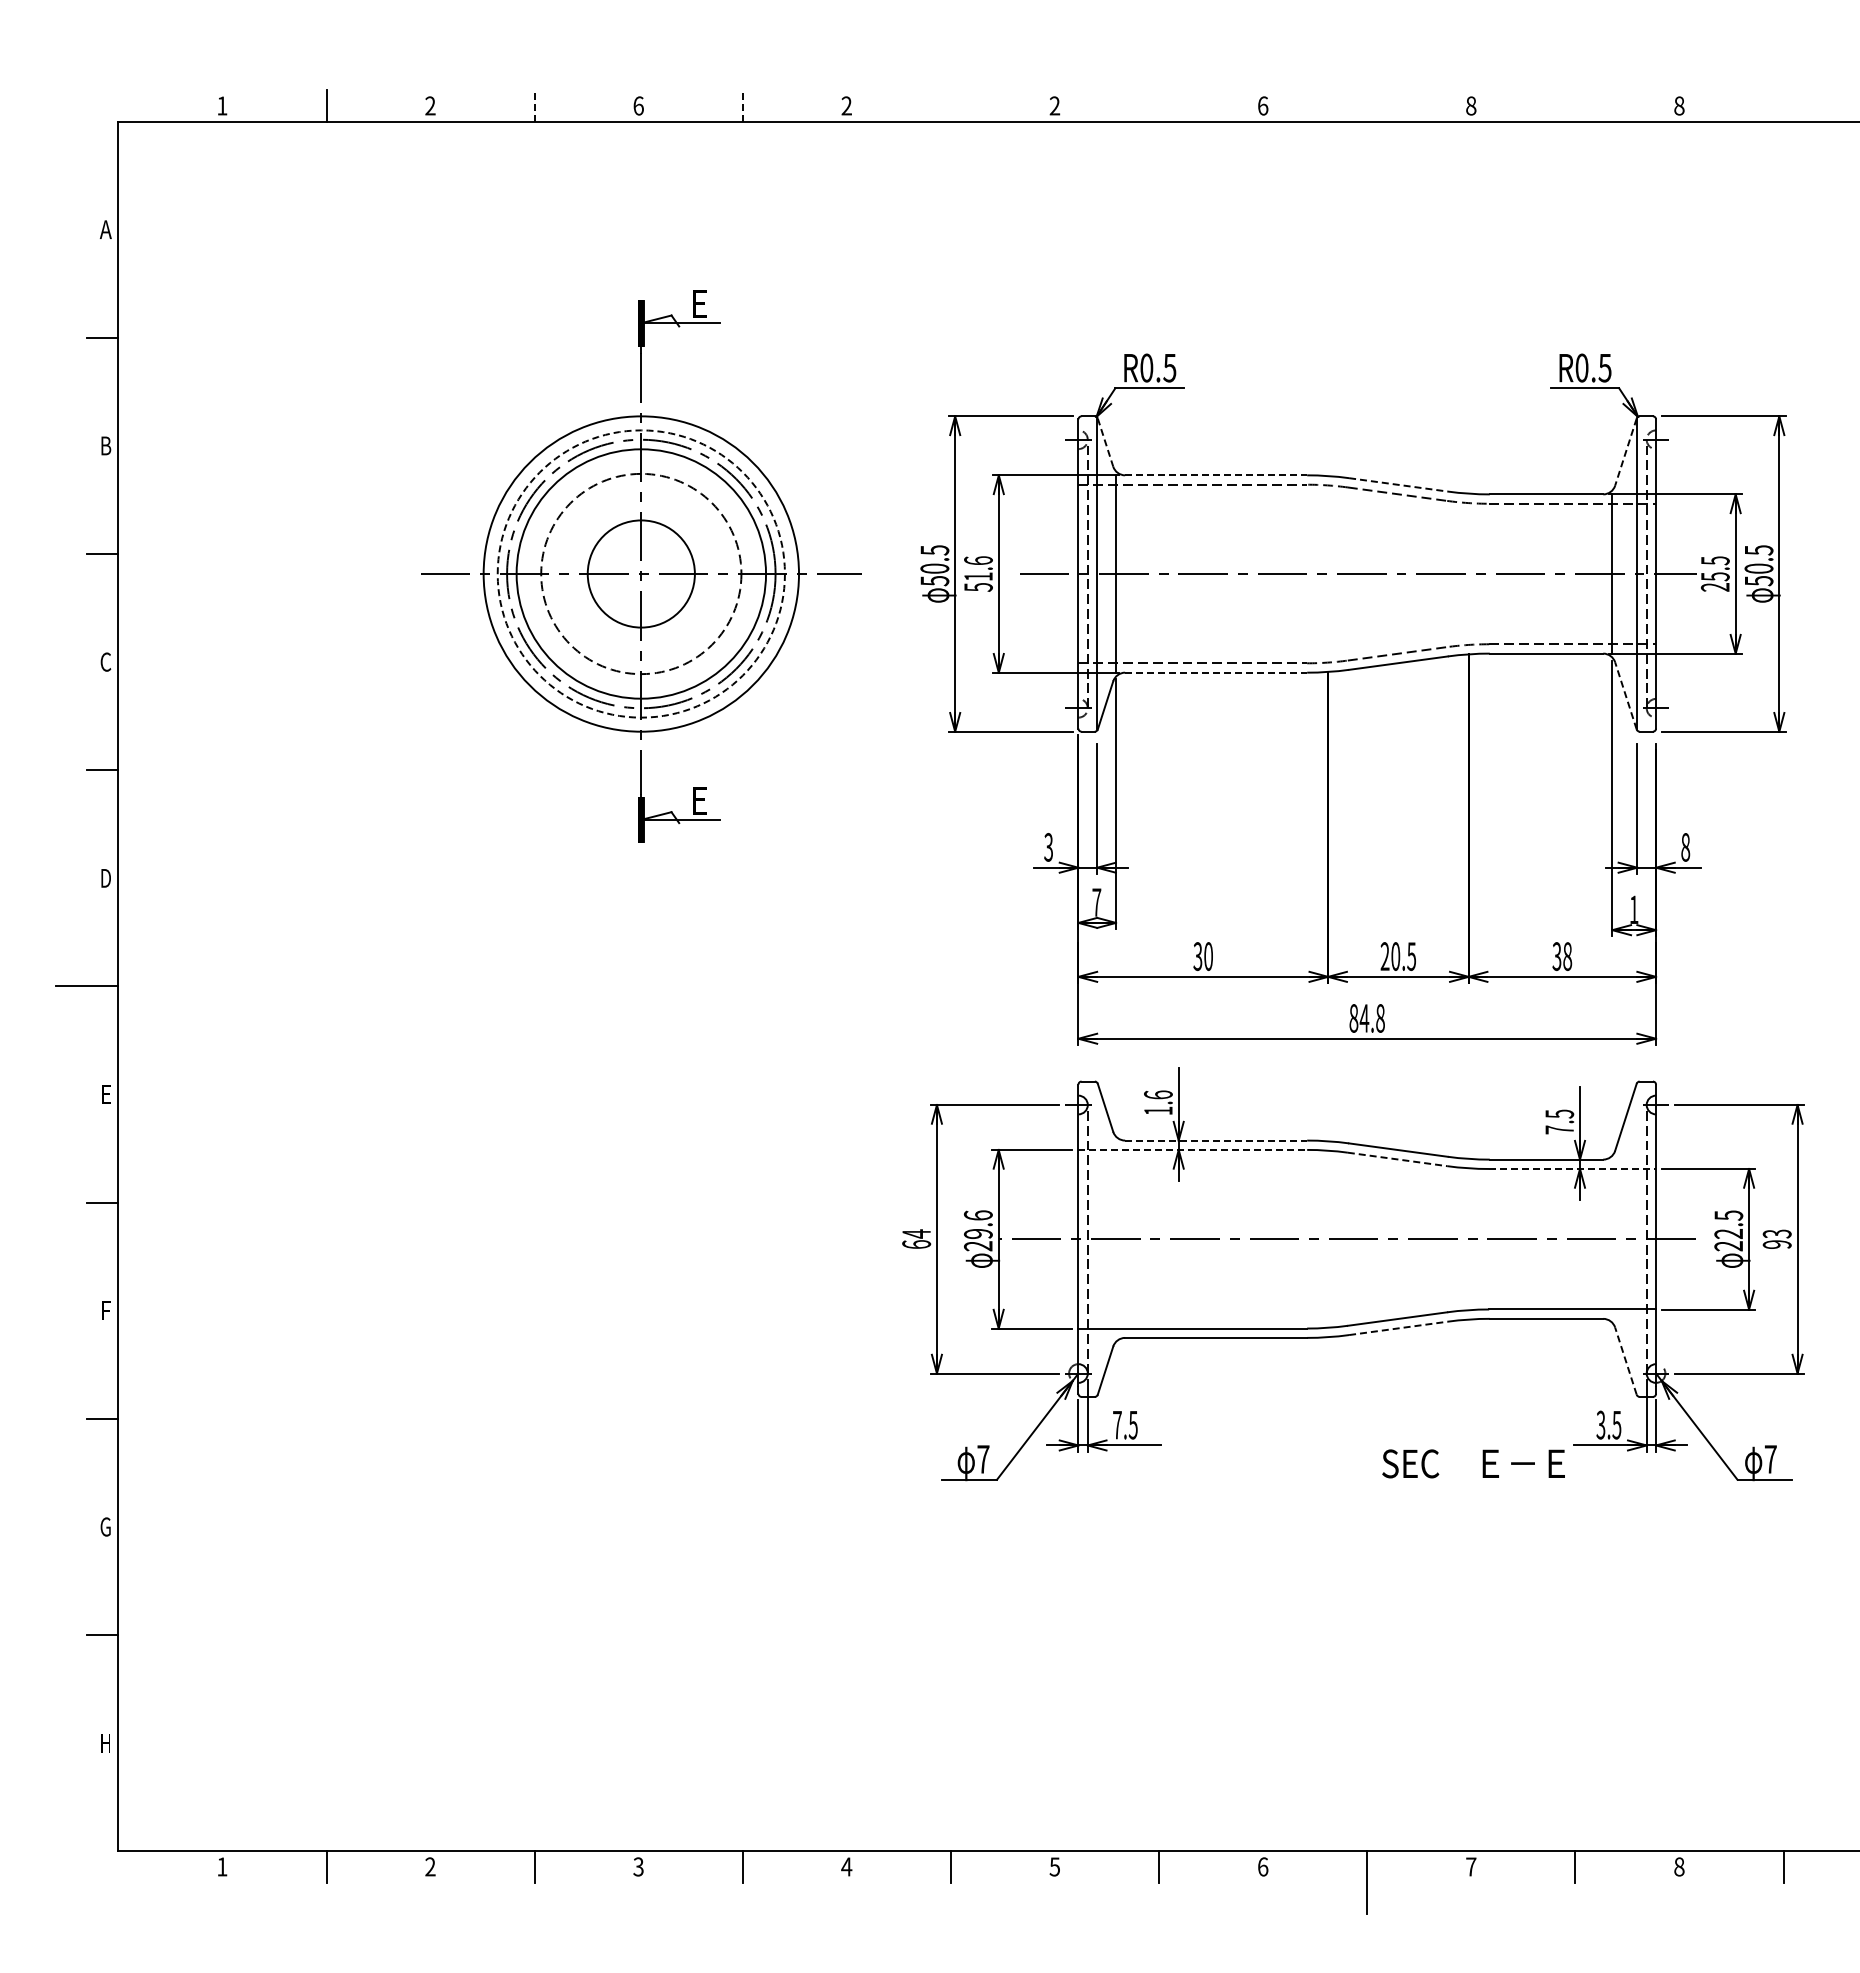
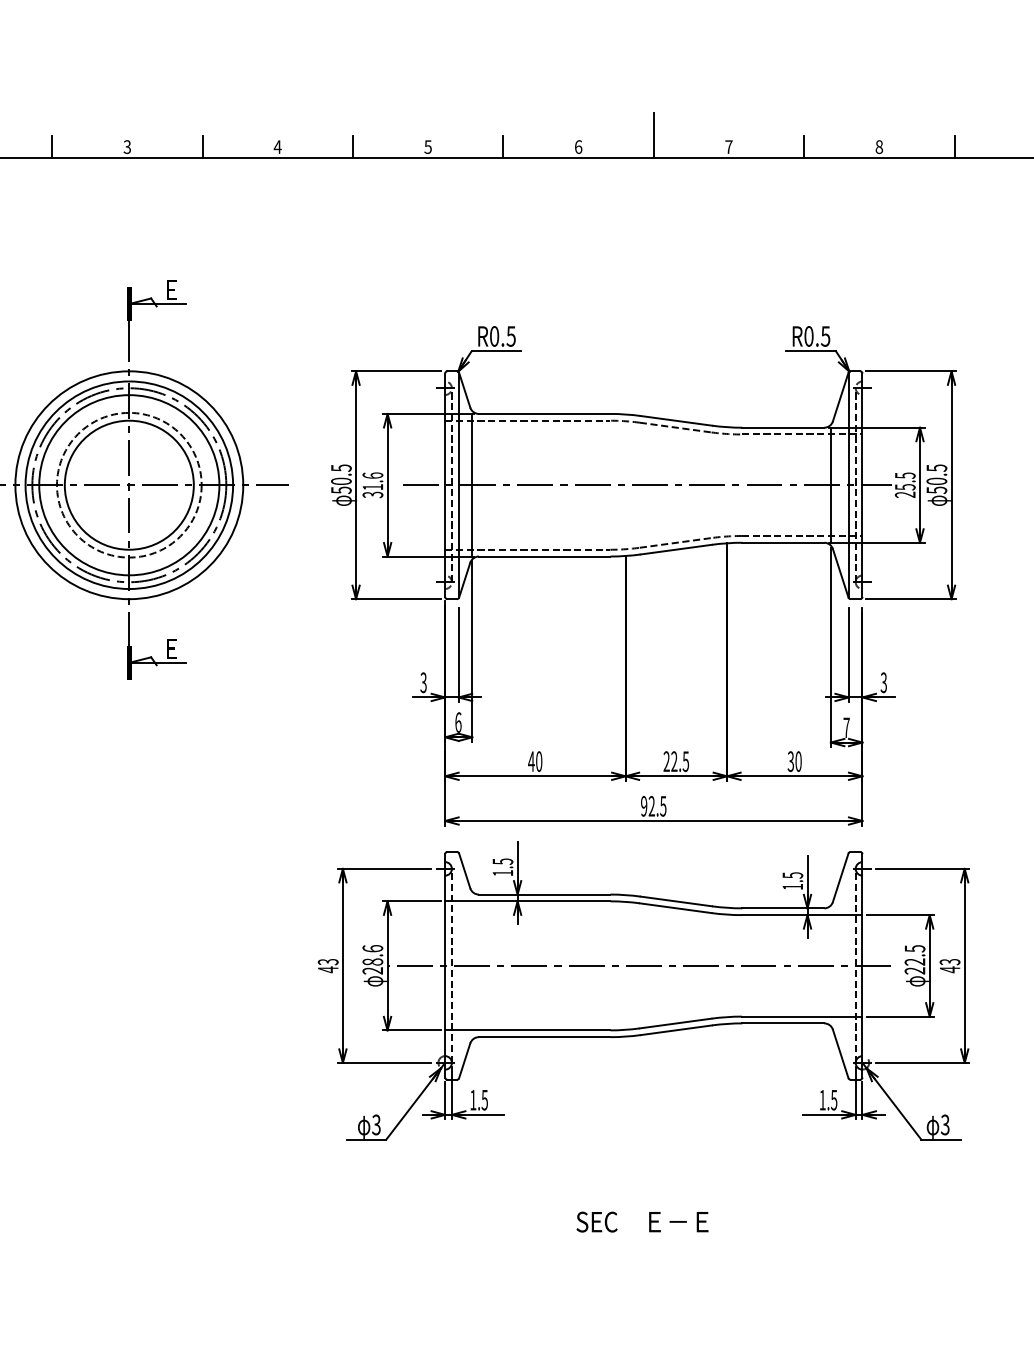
line: (1367, 90) -> (653, 135), added
text: (638, 105) -> (127, 146), 6 -> 3
text: (846, 105) -> (277, 146), 2 -> 4
line: (950, 105) -> (352, 146), added
text: (1054, 105) -> (427, 146), 2 -> 5
line: (1159, 105) -> (503, 146), added
text: (1471, 105) -> (729, 146), 8 -> 7
line: (1575, 105) -> (804, 146), added
line: (1783, 105) -> (954, 146), added
line: (534, 106) -> (52, 147), dashed -> solid
line: (742, 106) -> (202, 147), dashed -> solid
line: (1105, 443) -> (464, 390), dashed -> solid
line: (1625, 452) -> (840, 397), dashed -> solid
line: (1216, 475) -> (544, 414), dashed -> solid
line: (1398, 484) -> (676, 420), dashed -> solid
circle: (640, 573) -> (128, 484), dashed -> solid
circle: (641, 573) -> (129, 484), size x1.67
text: (978, 587) -> (372, 494), 51.6 -> 31.6
line: (1216, 672) -> (544, 556), dashed -> solid
line: (1625, 695) -> (840, 573), dashed -> solid
text: (1685, 847) -> (883, 682), 8 -> 3
text: (1096, 902) -> (458, 722), 7 -> 6
text: (1633, 909) -> (846, 727), 1 -> 7
text: (1197, 956) -> (531, 761), 30 -> 40
text: (1395, 956) -> (674, 761), 20.5 -> 22.5
text: (1567, 956) -> (798, 761), 38 -> 30
text: (1366, 1018) -> (653, 806), 84.8 -> 92.5
text: (1158, 1094) -> (502, 861), 1.6 -> 1.5
text: (1559, 1129) -> (792, 886), 7.5 -> 1.5
line: (1216, 1140) -> (544, 894), dashed -> solid
line: (1193, 1149) -> (528, 901), dashed -> solid
line: (1398, 1159) -> (676, 908), dashed -> solid
line: (1573, 1168) -> (802, 914), dashed -> solid
text: (977, 1233) -> (372, 961), 29.6 -> 28.6
text: (916, 1239) -> (328, 966), 64 -> 43
text: (1776, 1244) -> (949, 969), 93 -> 43
line: (1398, 1328) -> (676, 1030), dashed -> solid
line: (1625, 1360) -> (840, 1053), dashed -> solid
text: (1600, 1424) -> (822, 1099), 3.5 -> 1.5
text: (1117, 1425) -> (473, 1100), 7.5 -> 1.5
text: (983, 1459) -> (376, 1125), 7 -> 3
text: (1770, 1459) -> (945, 1125), 7 -> 3
text: (1473, 1463) -> (642, 1221), moved

